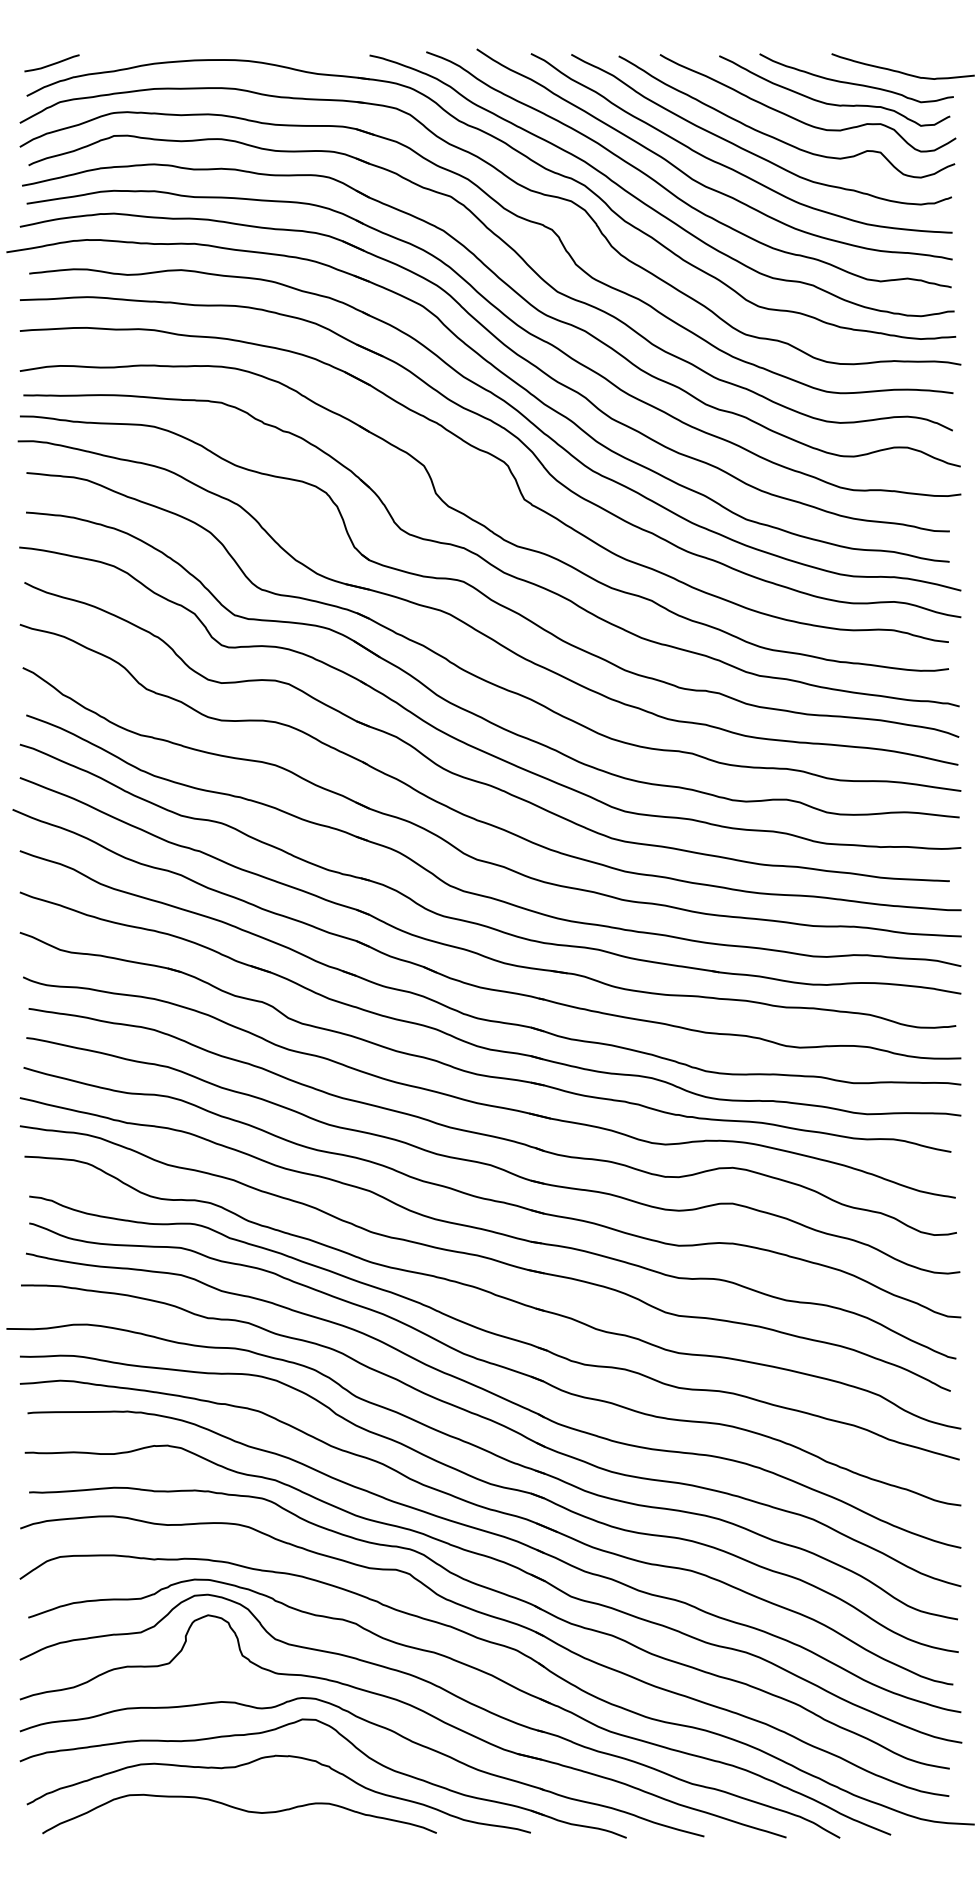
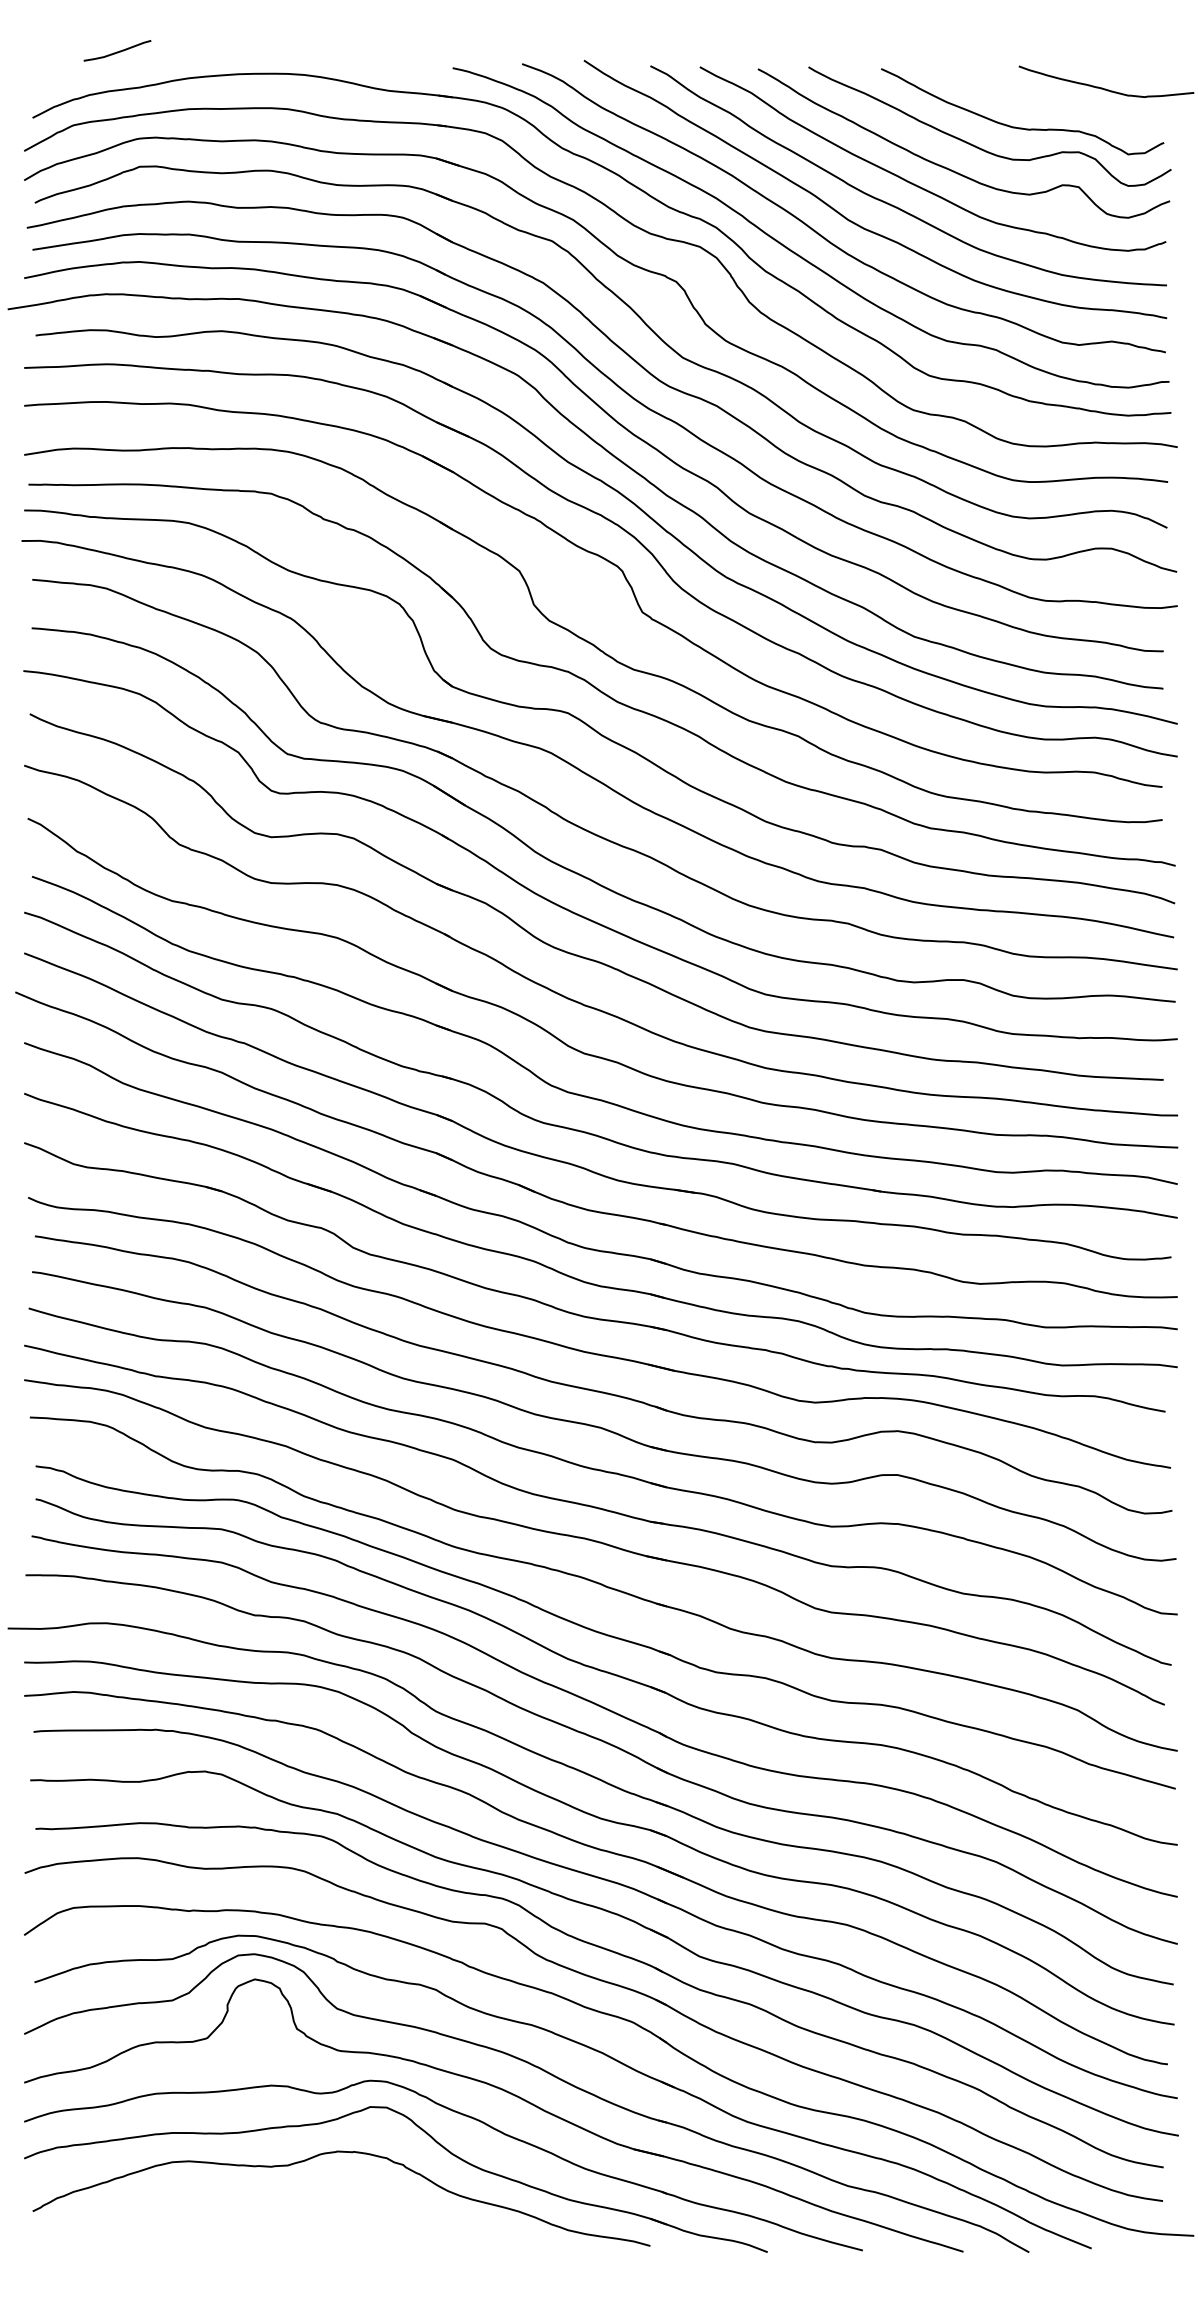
curve: (51, 63) -> (116, 51), moved
curve: (856, 83) -> (1049, 102), removed
curve: (240, 1810) -> (294, 2218), removed

